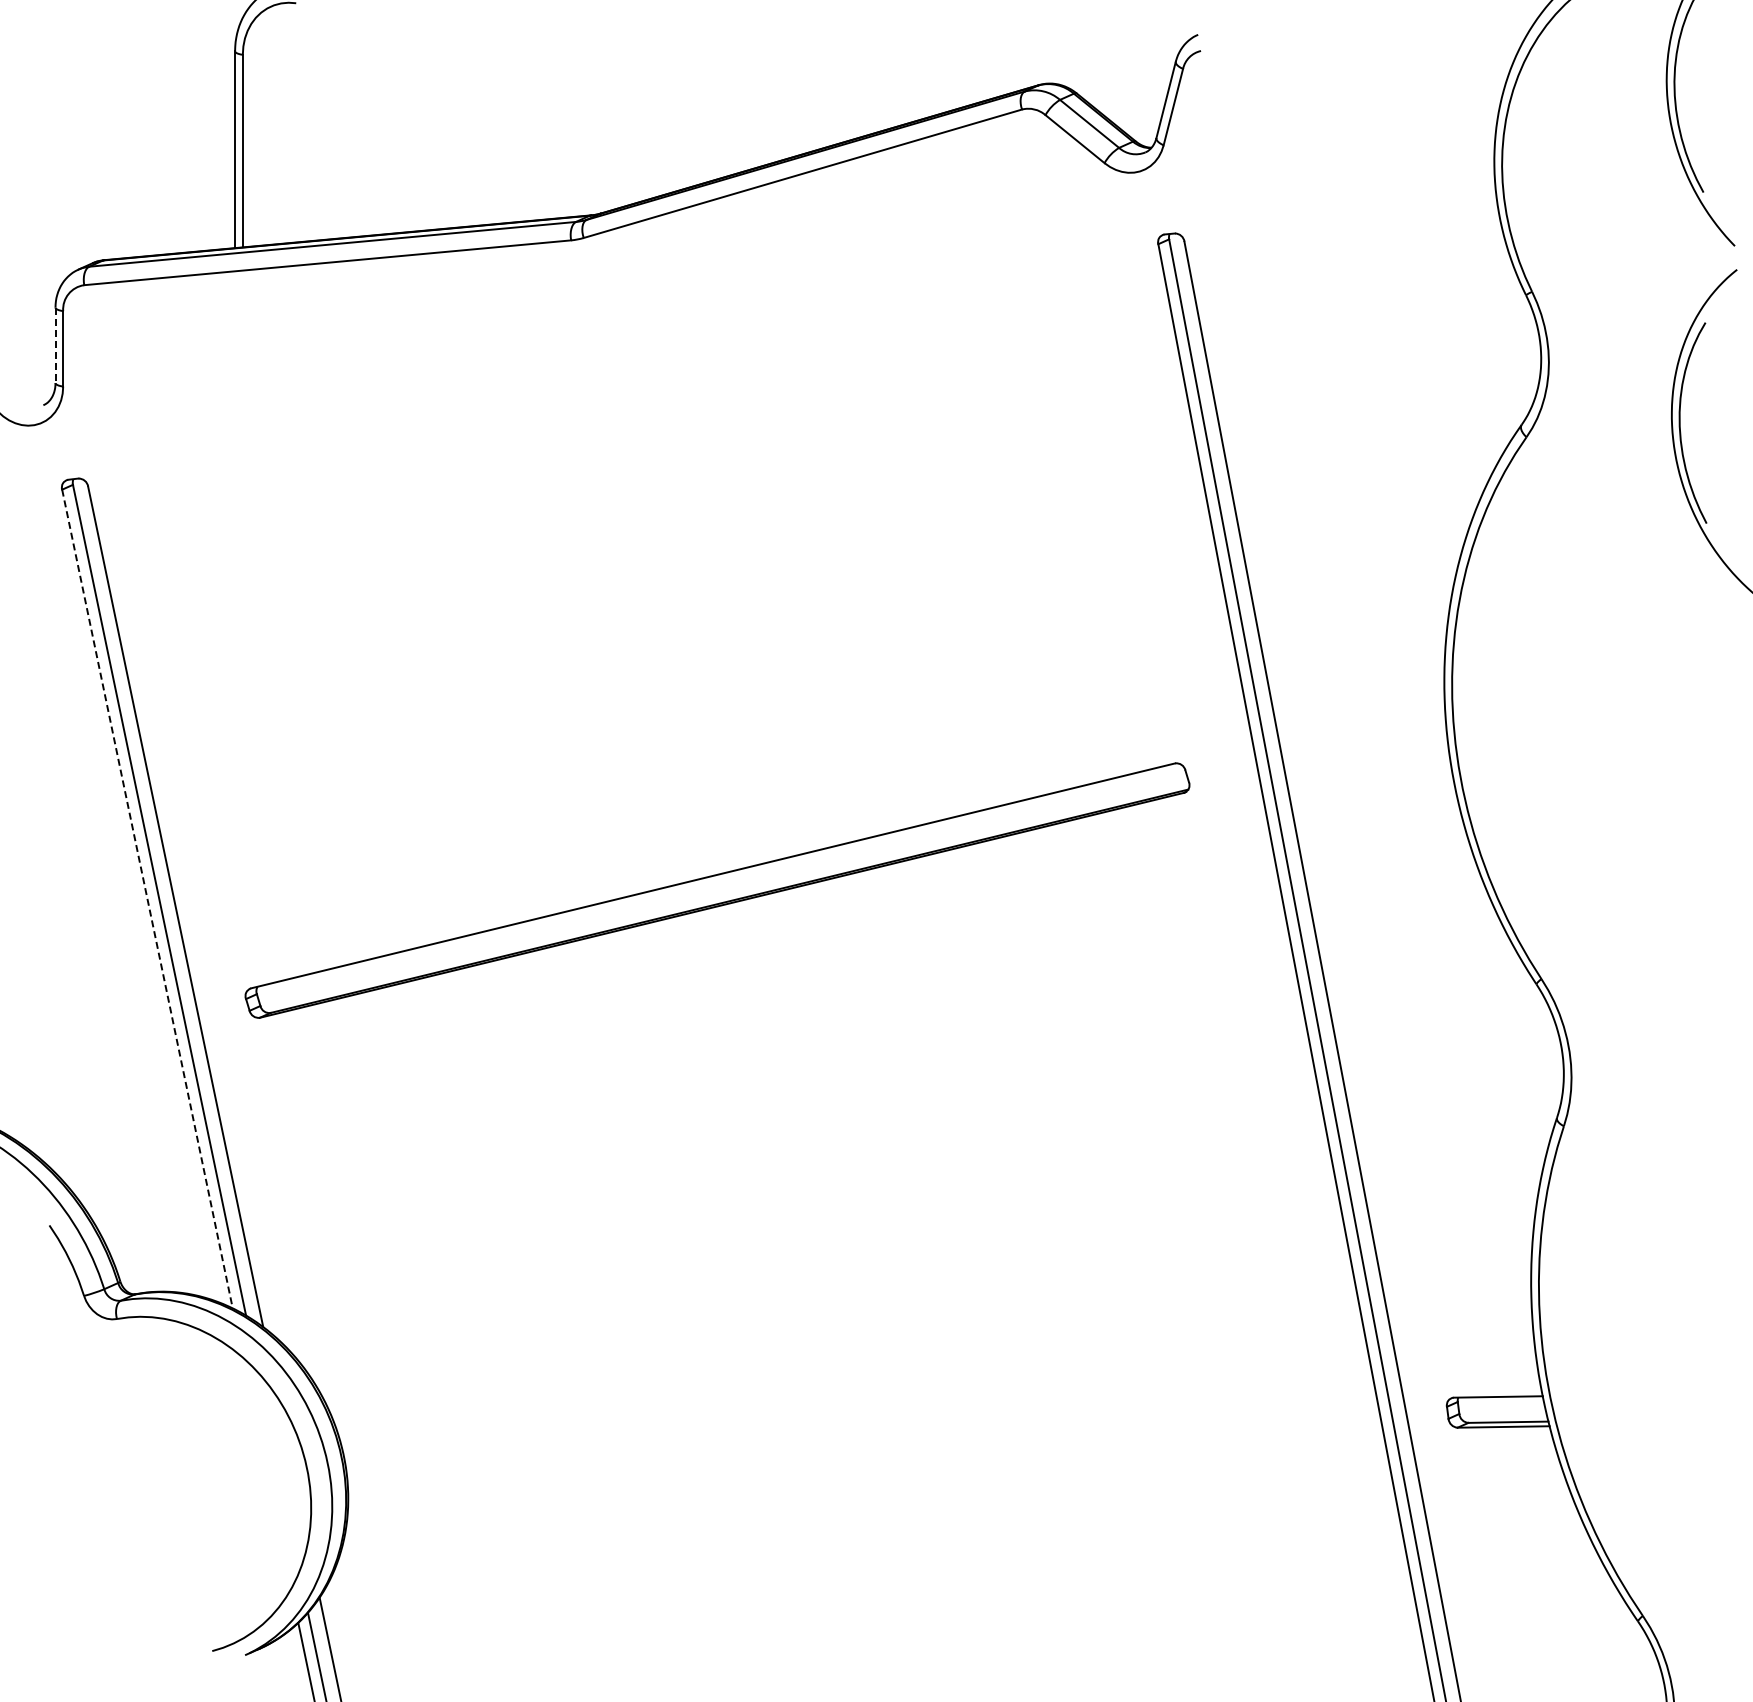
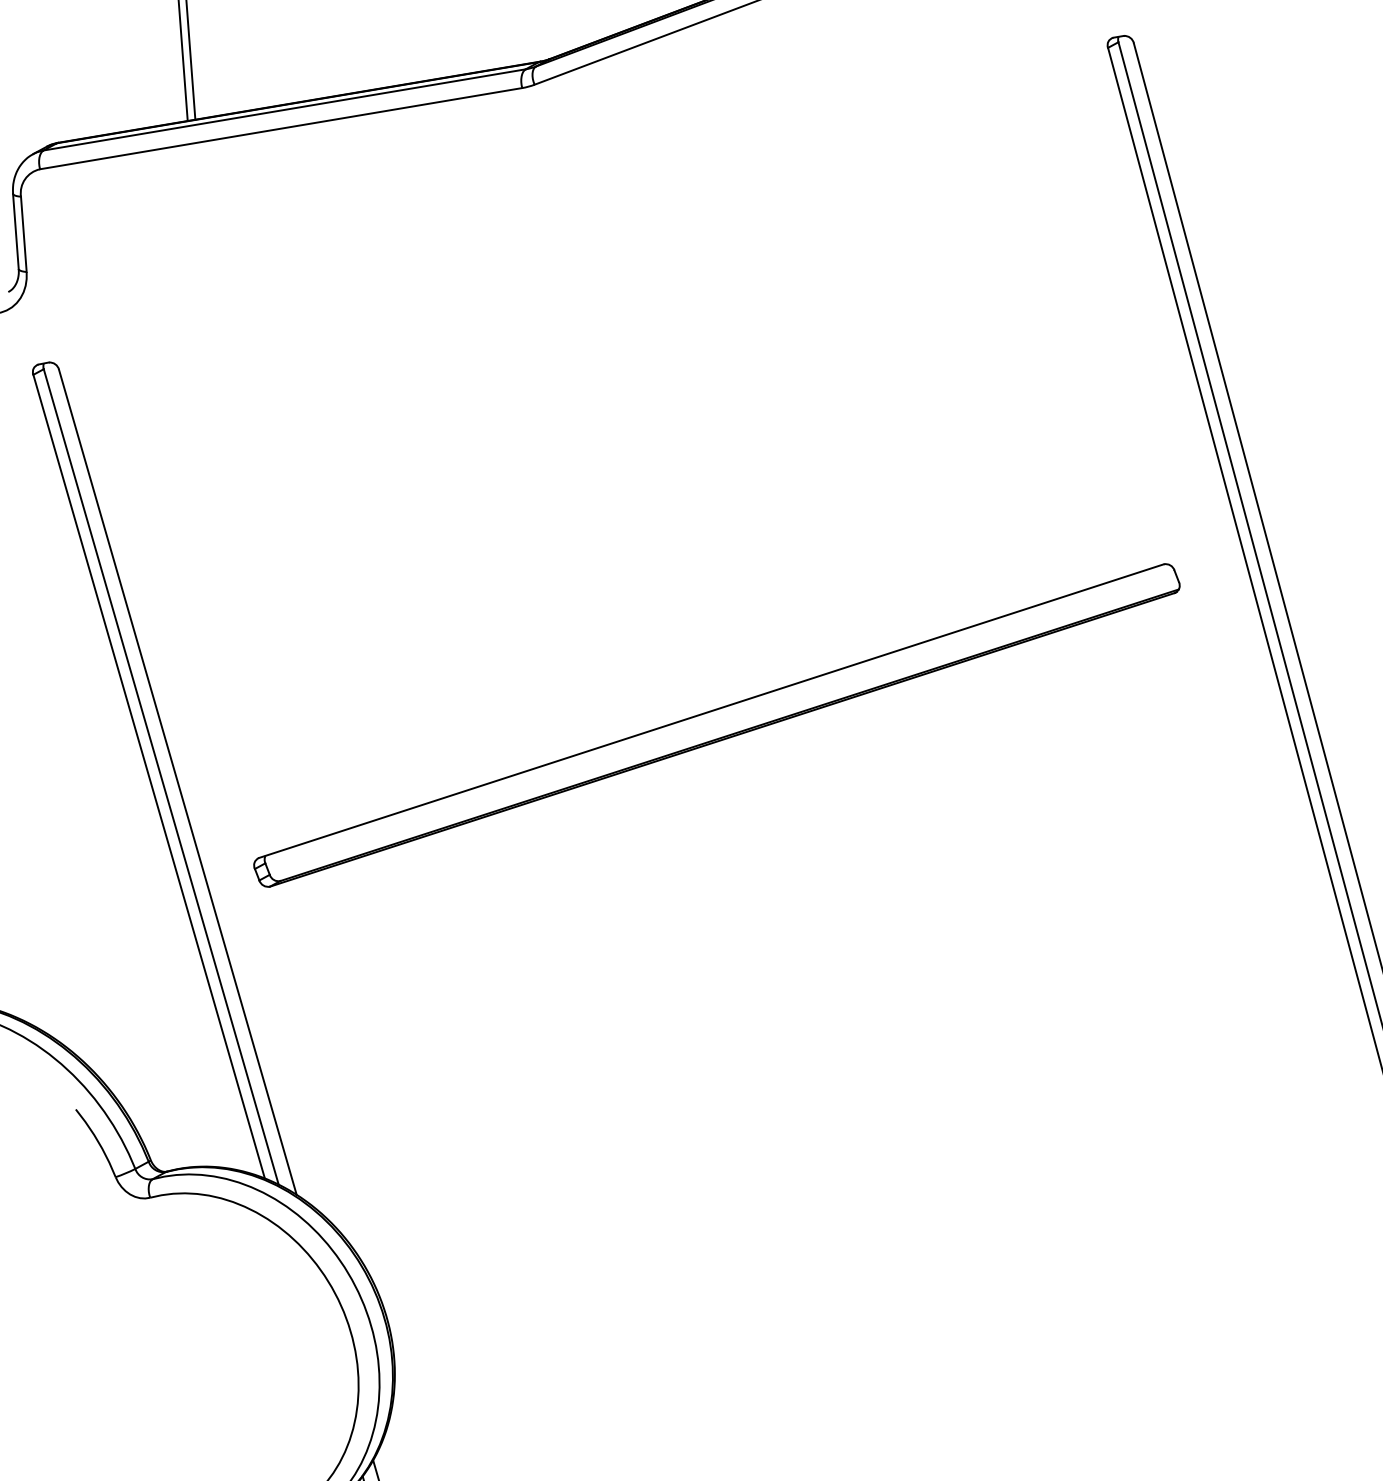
line: (55, 345) -> (15, 231), dashed -> solid
line: (147, 899) -> (149, 777), dashed -> solid

